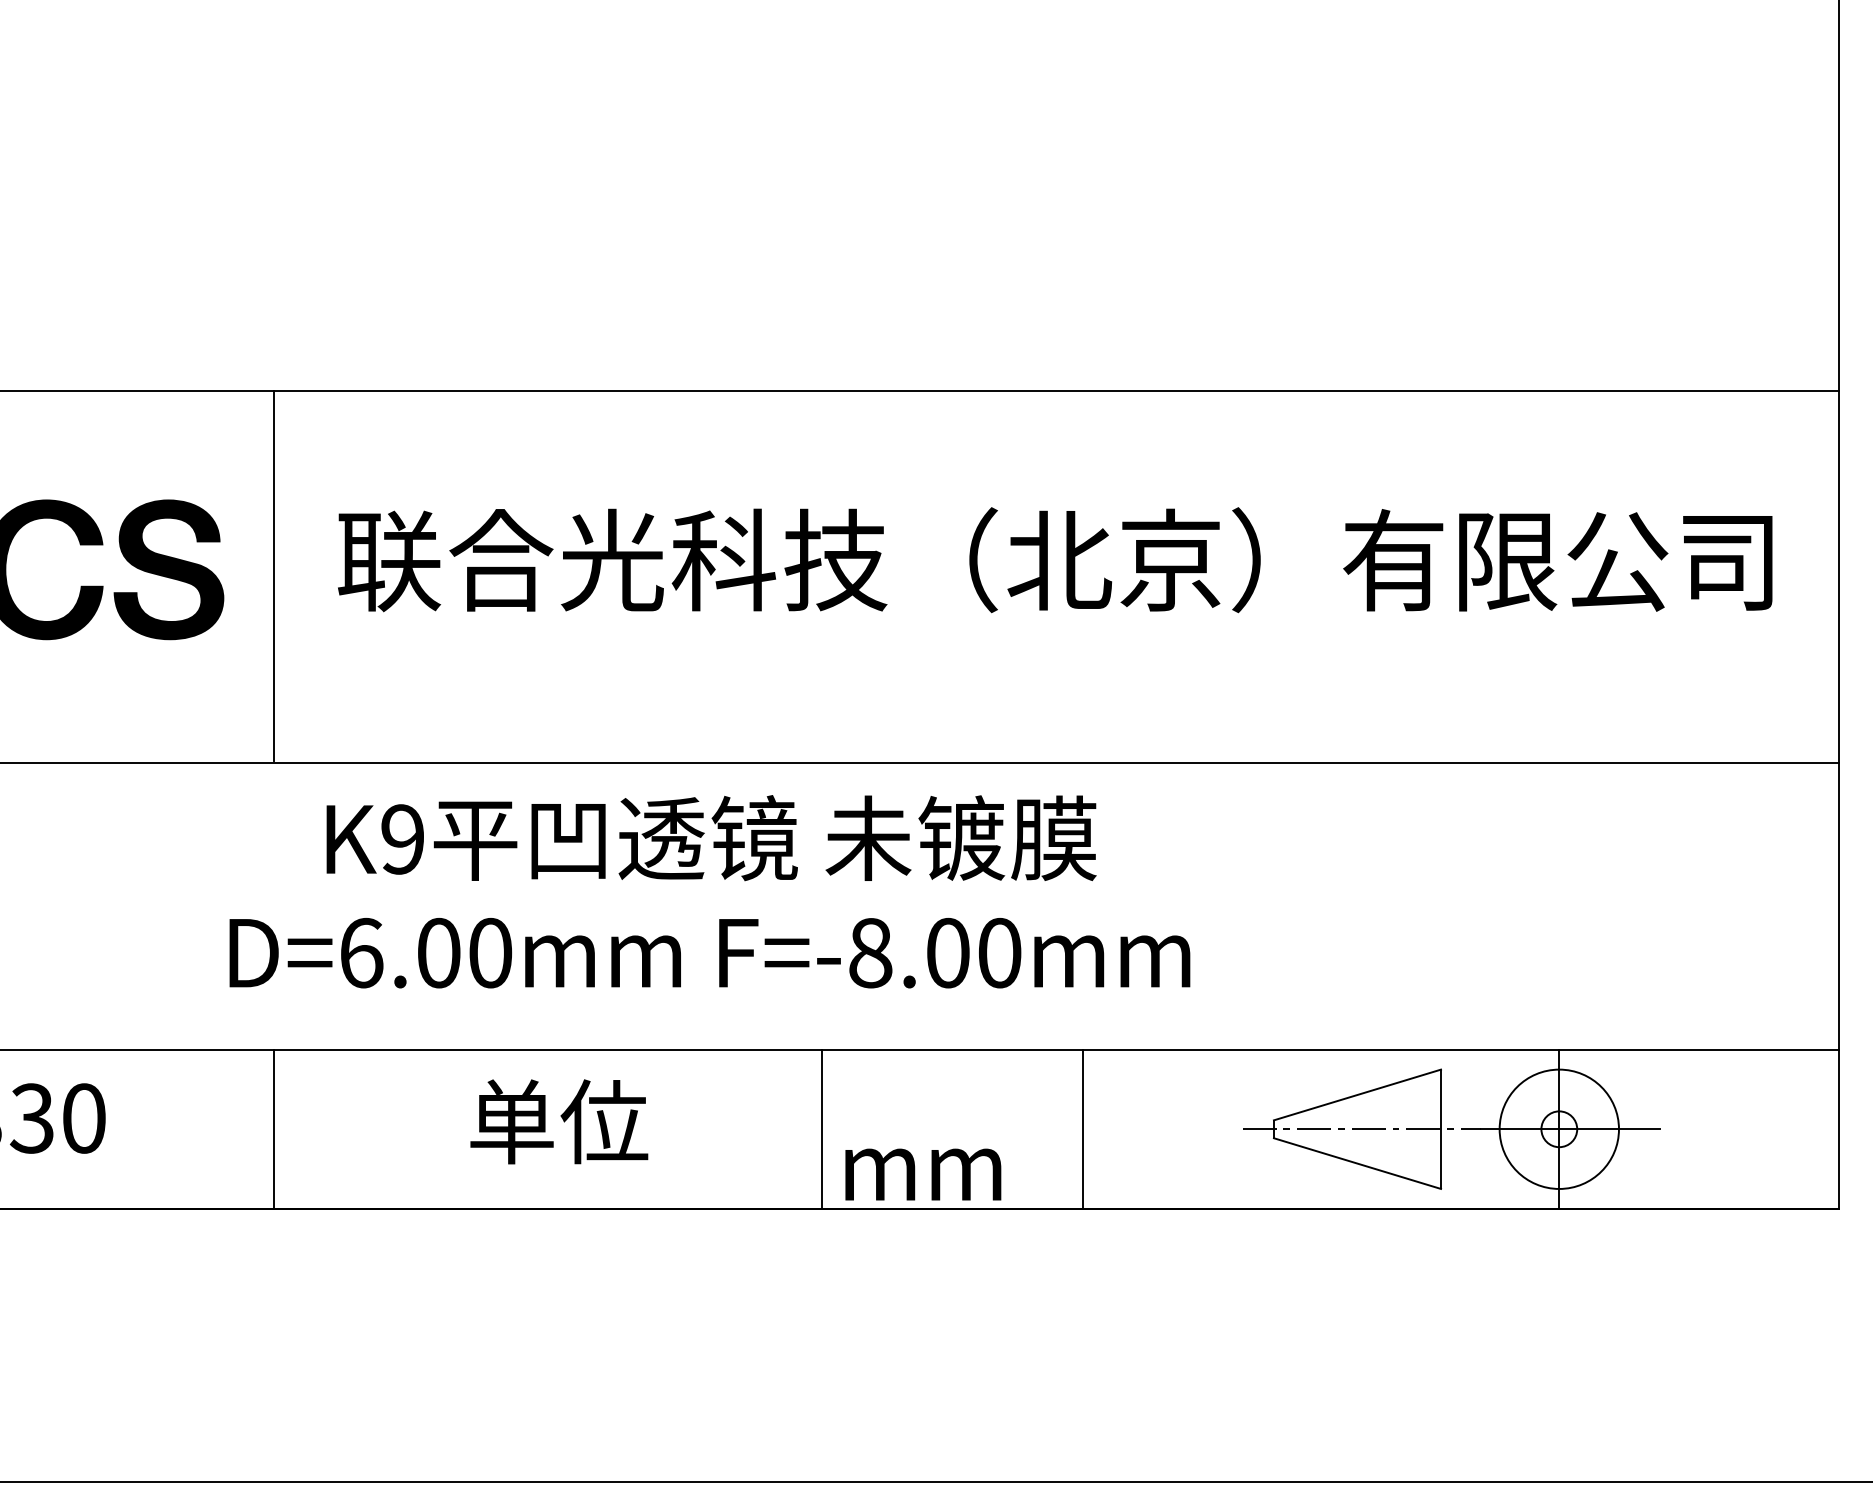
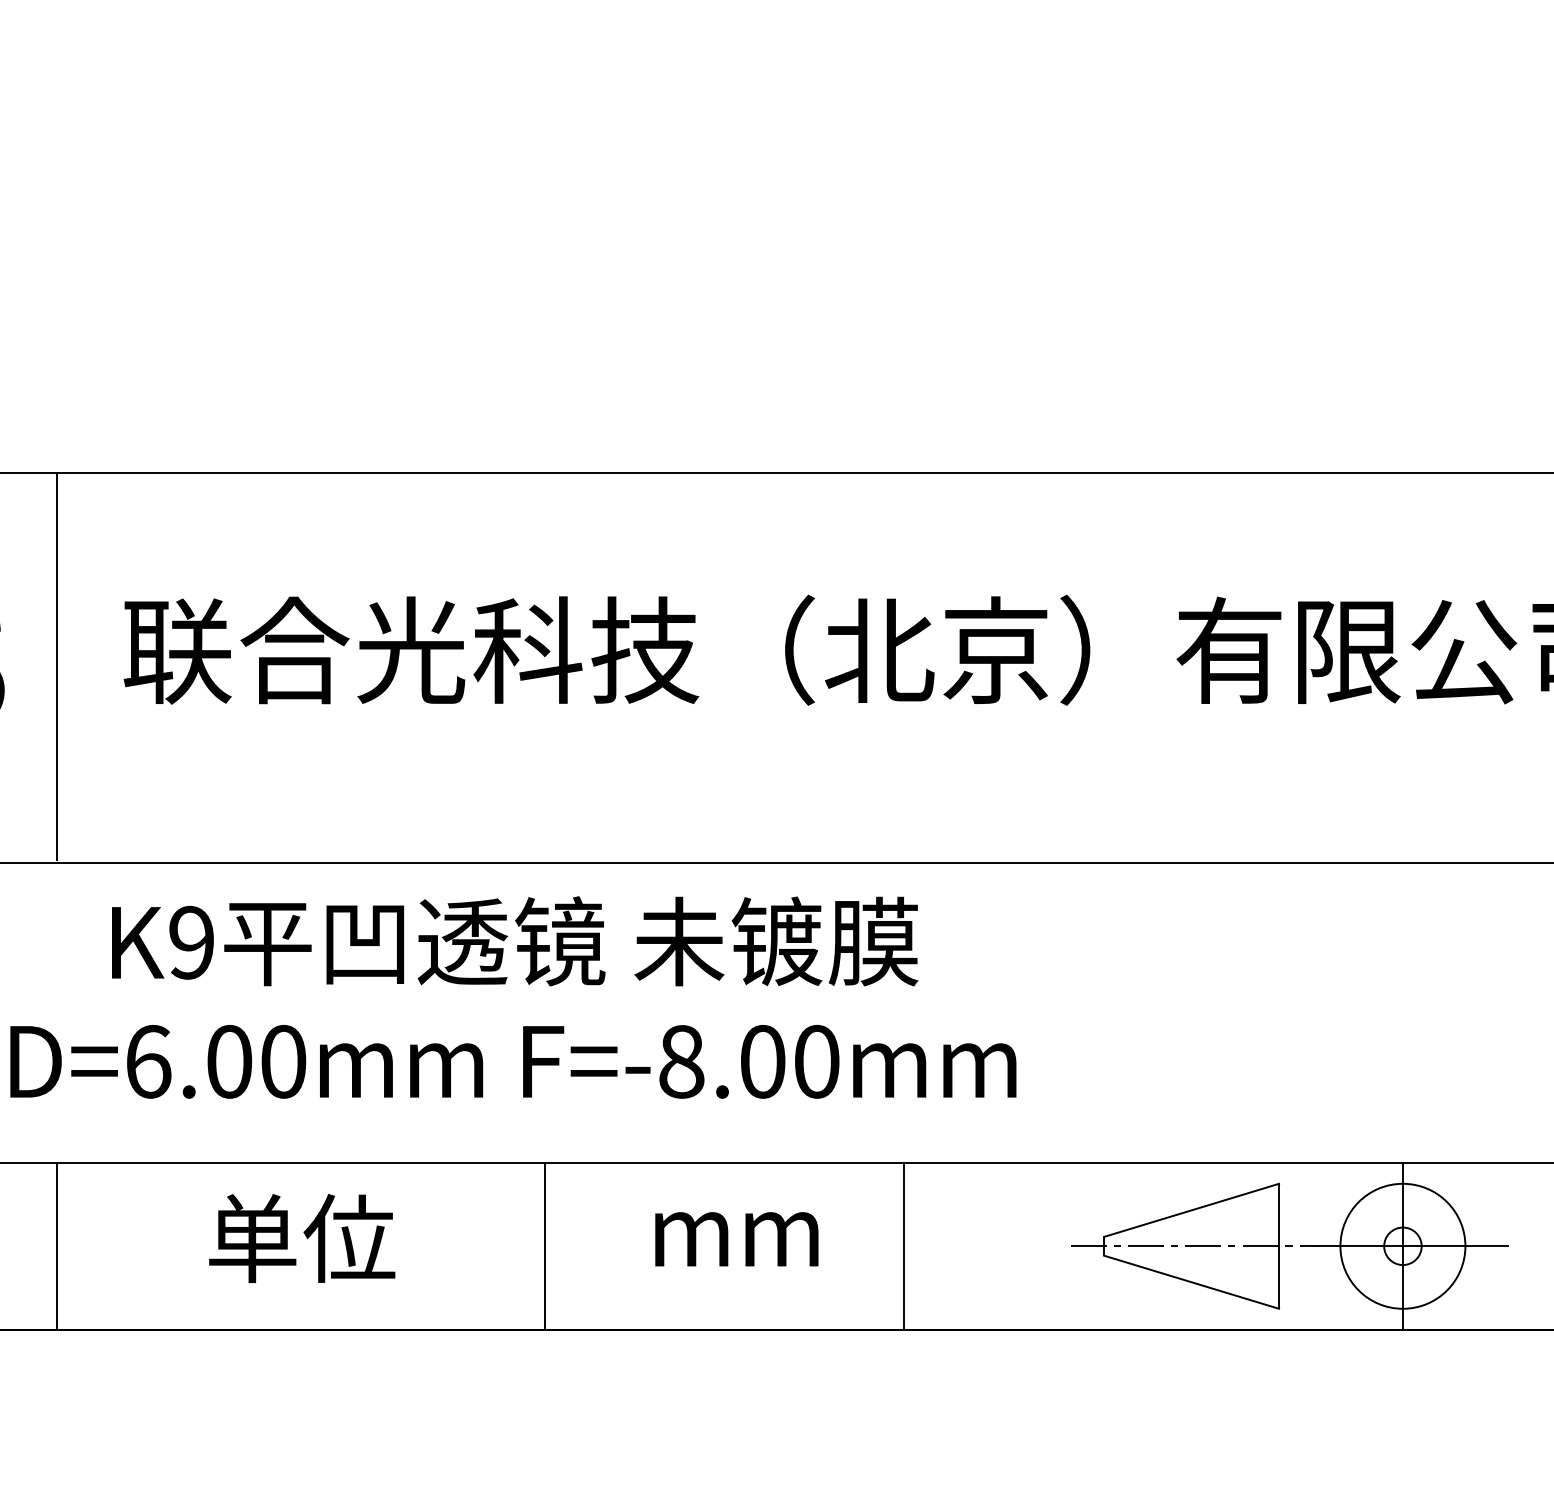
text: (559, 1121) -> (302, 1238), moved
line: (821, 1128) -> (545, 1245), moved
text: (923, 1174) -> (737, 1239), moved

